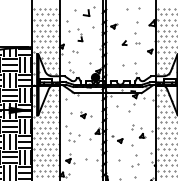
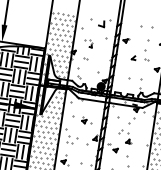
part: (75, 35) -> (88, 43), size x0.6
part: (138, 131) -> (125, 136), moved

